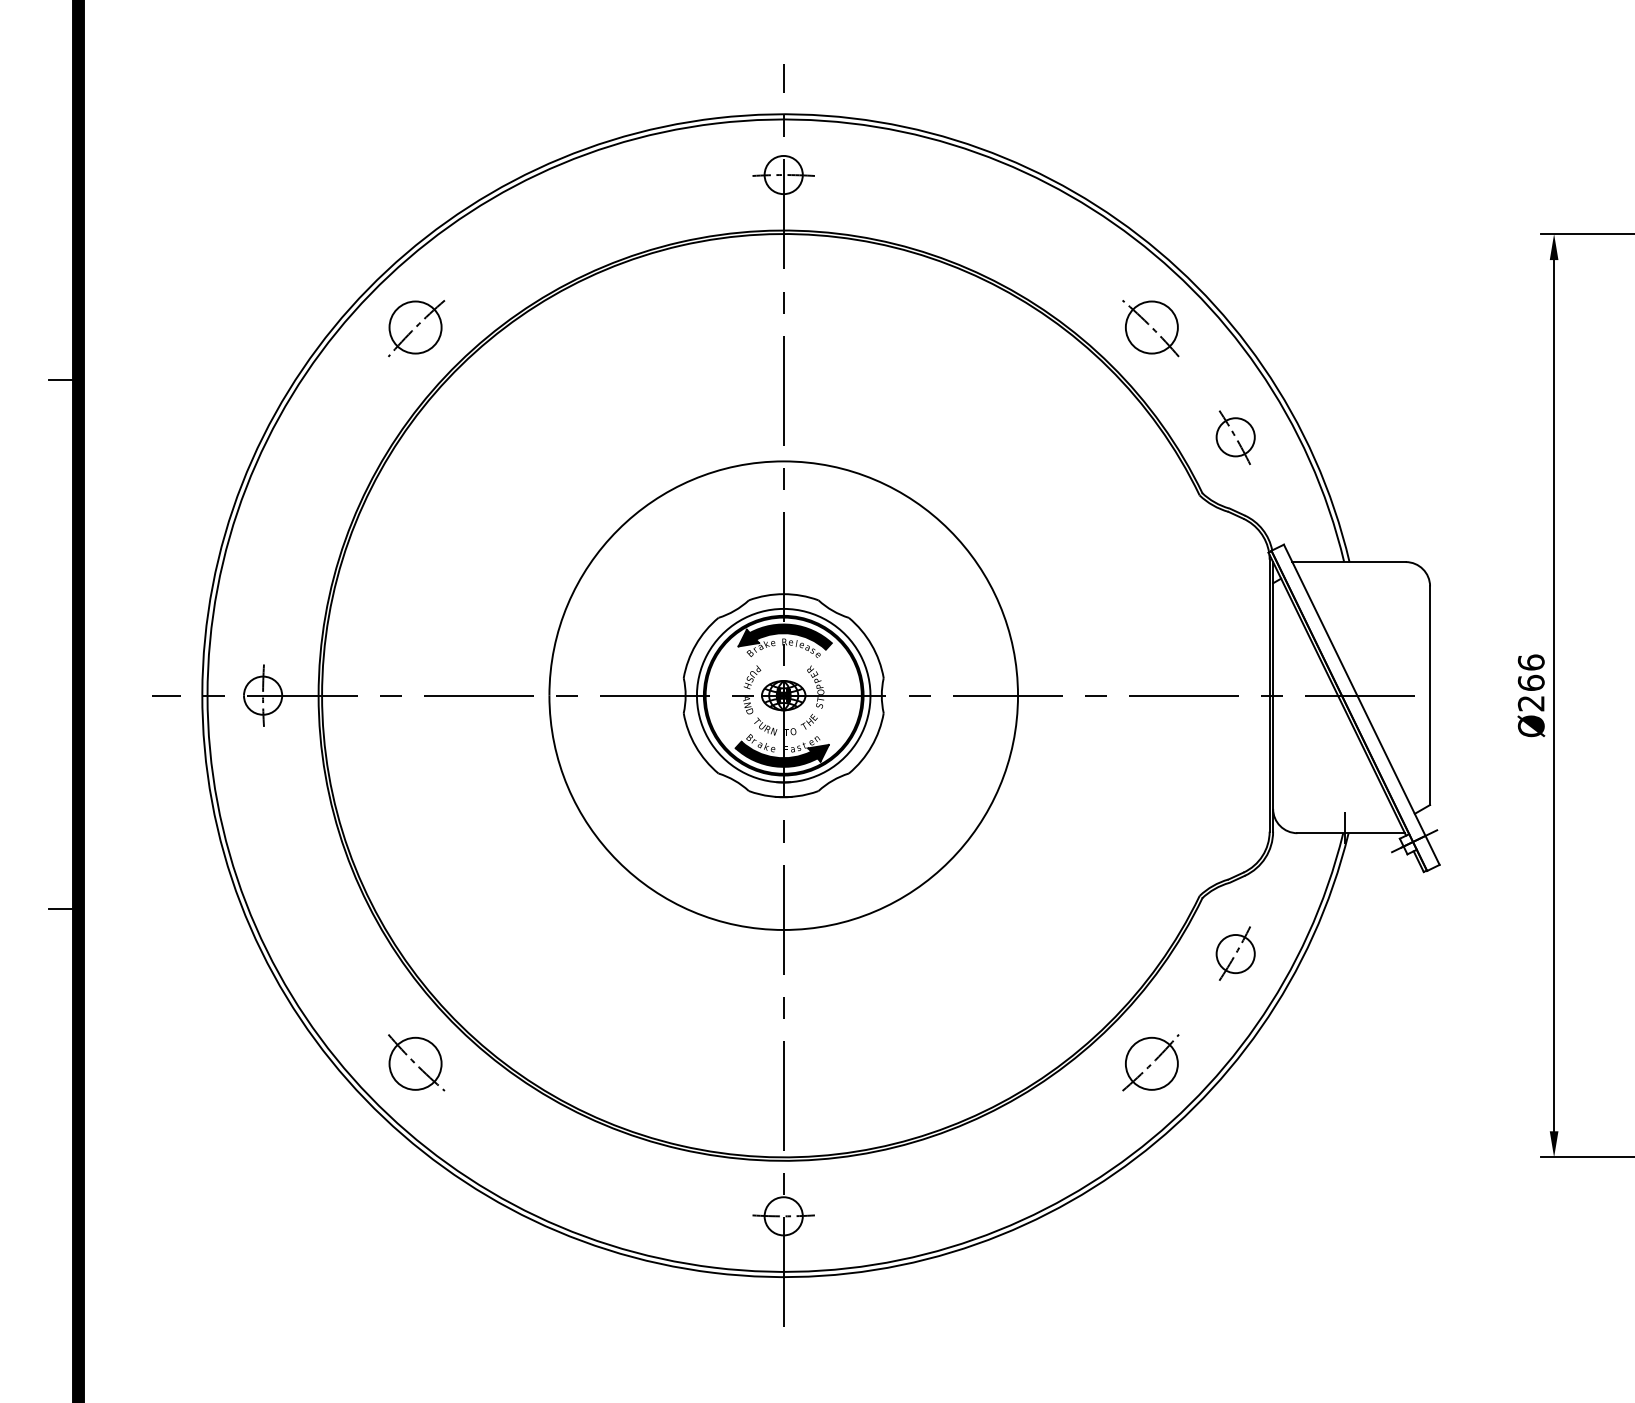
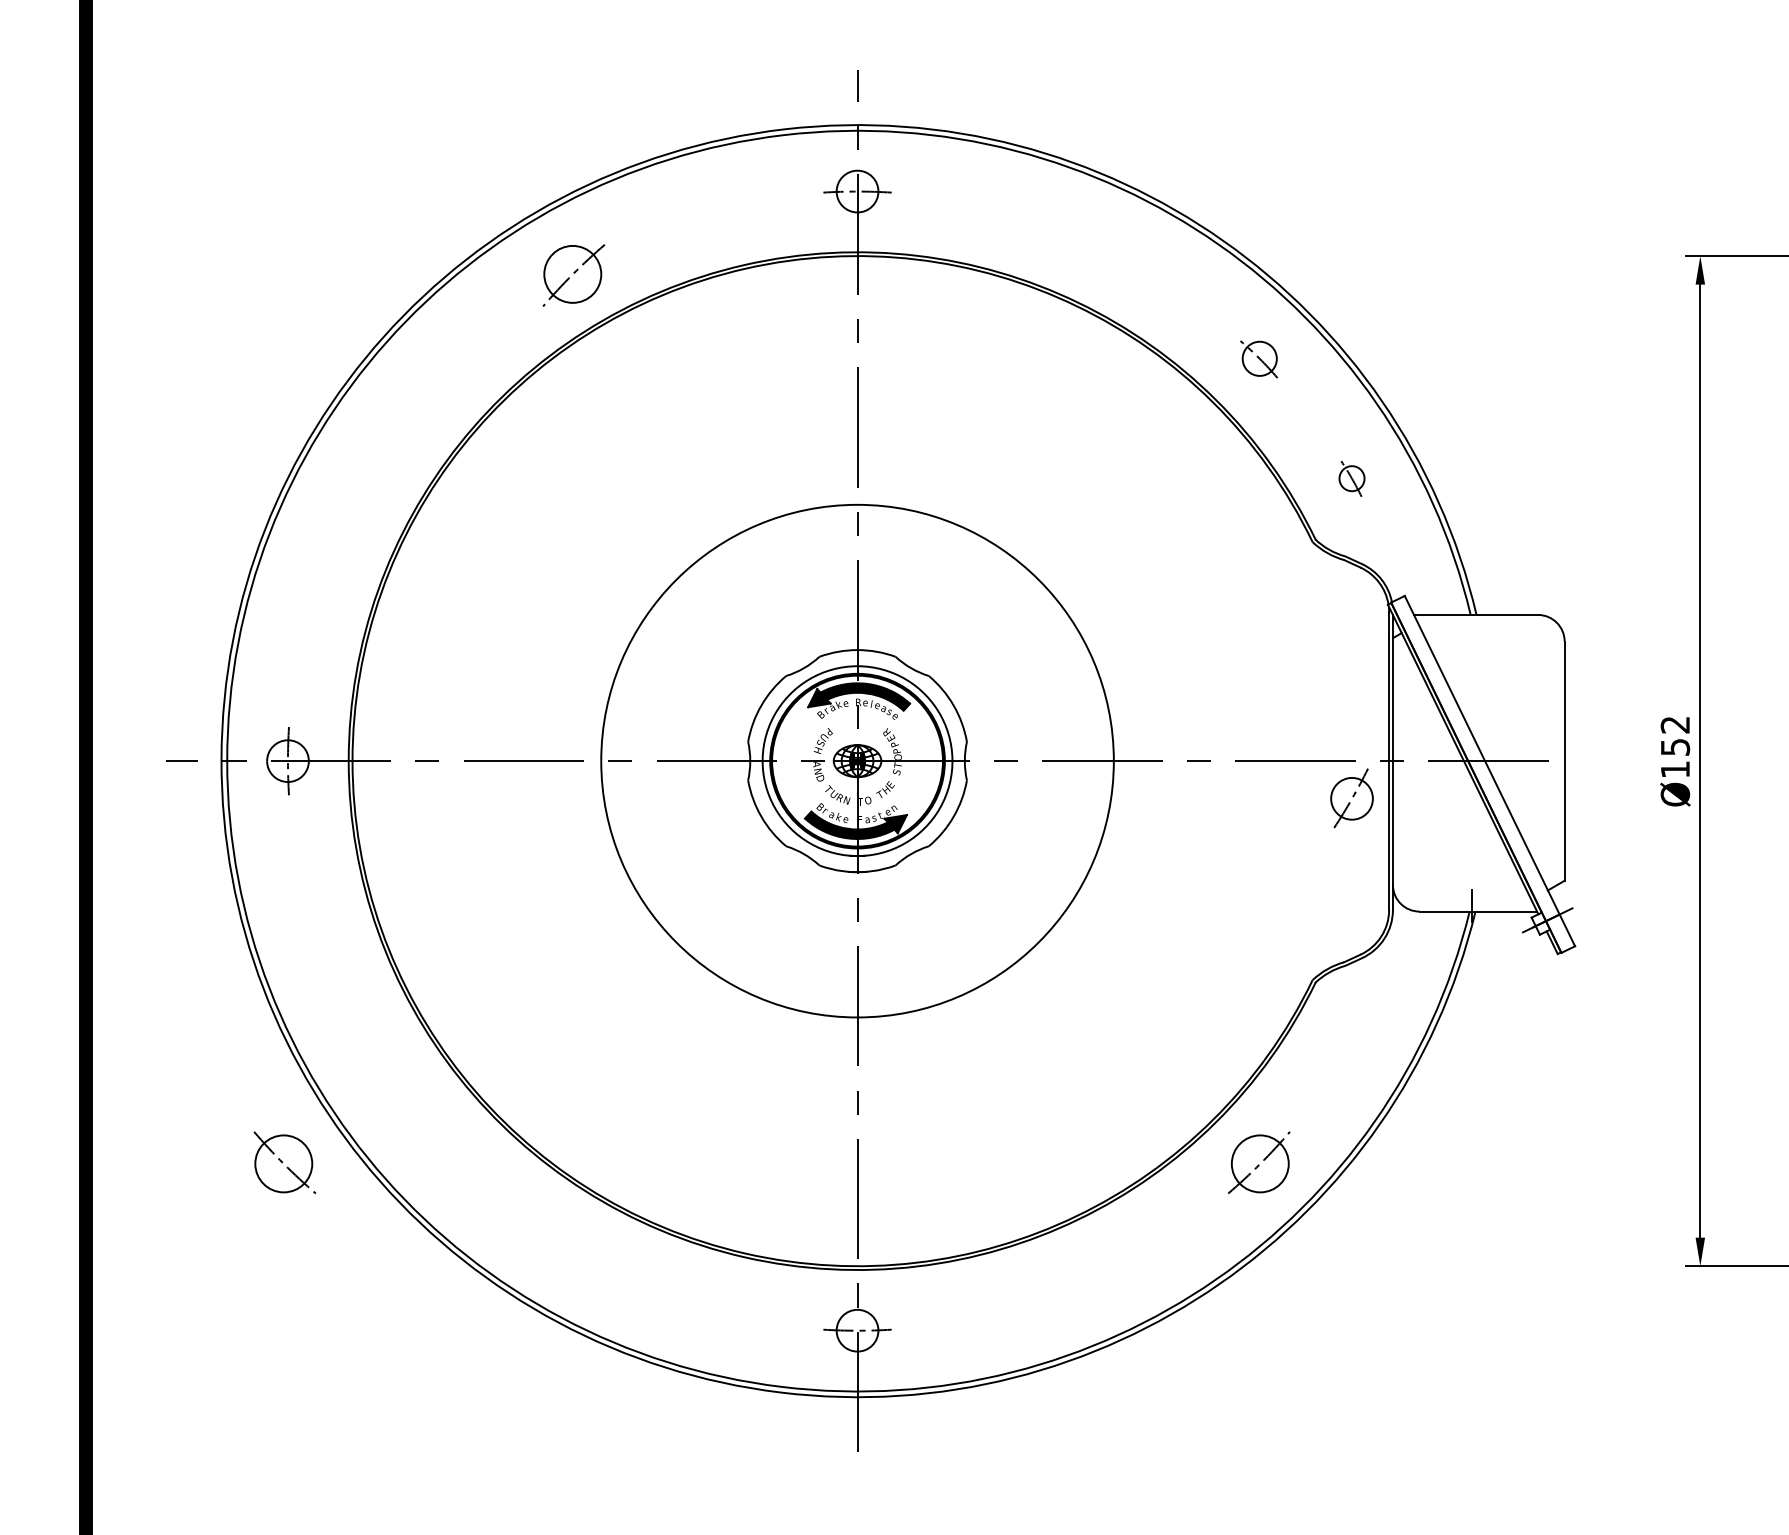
part: (416, 328) -> (573, 275), moved
part: (1150, 328) -> (1258, 359), size x0.6
line: (60, 379) -> (66, 415), removed
part: (1235, 437) -> (1351, 478), size x0.6
text: (1531, 683) -> (1675, 747), Ø266 -> Ø152
line: (60, 909) -> (66, 994), removed
part: (1235, 953) -> (1351, 798), moved
part: (416, 1062) -> (284, 1162), moved

